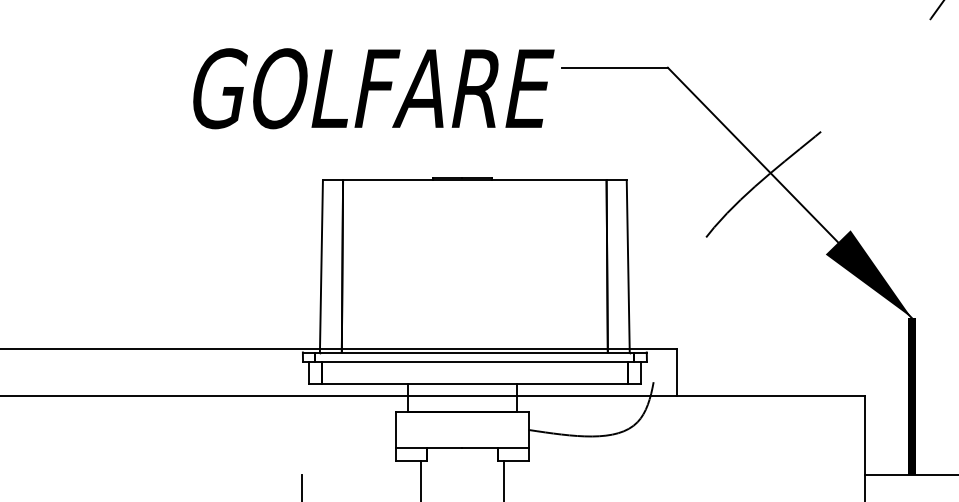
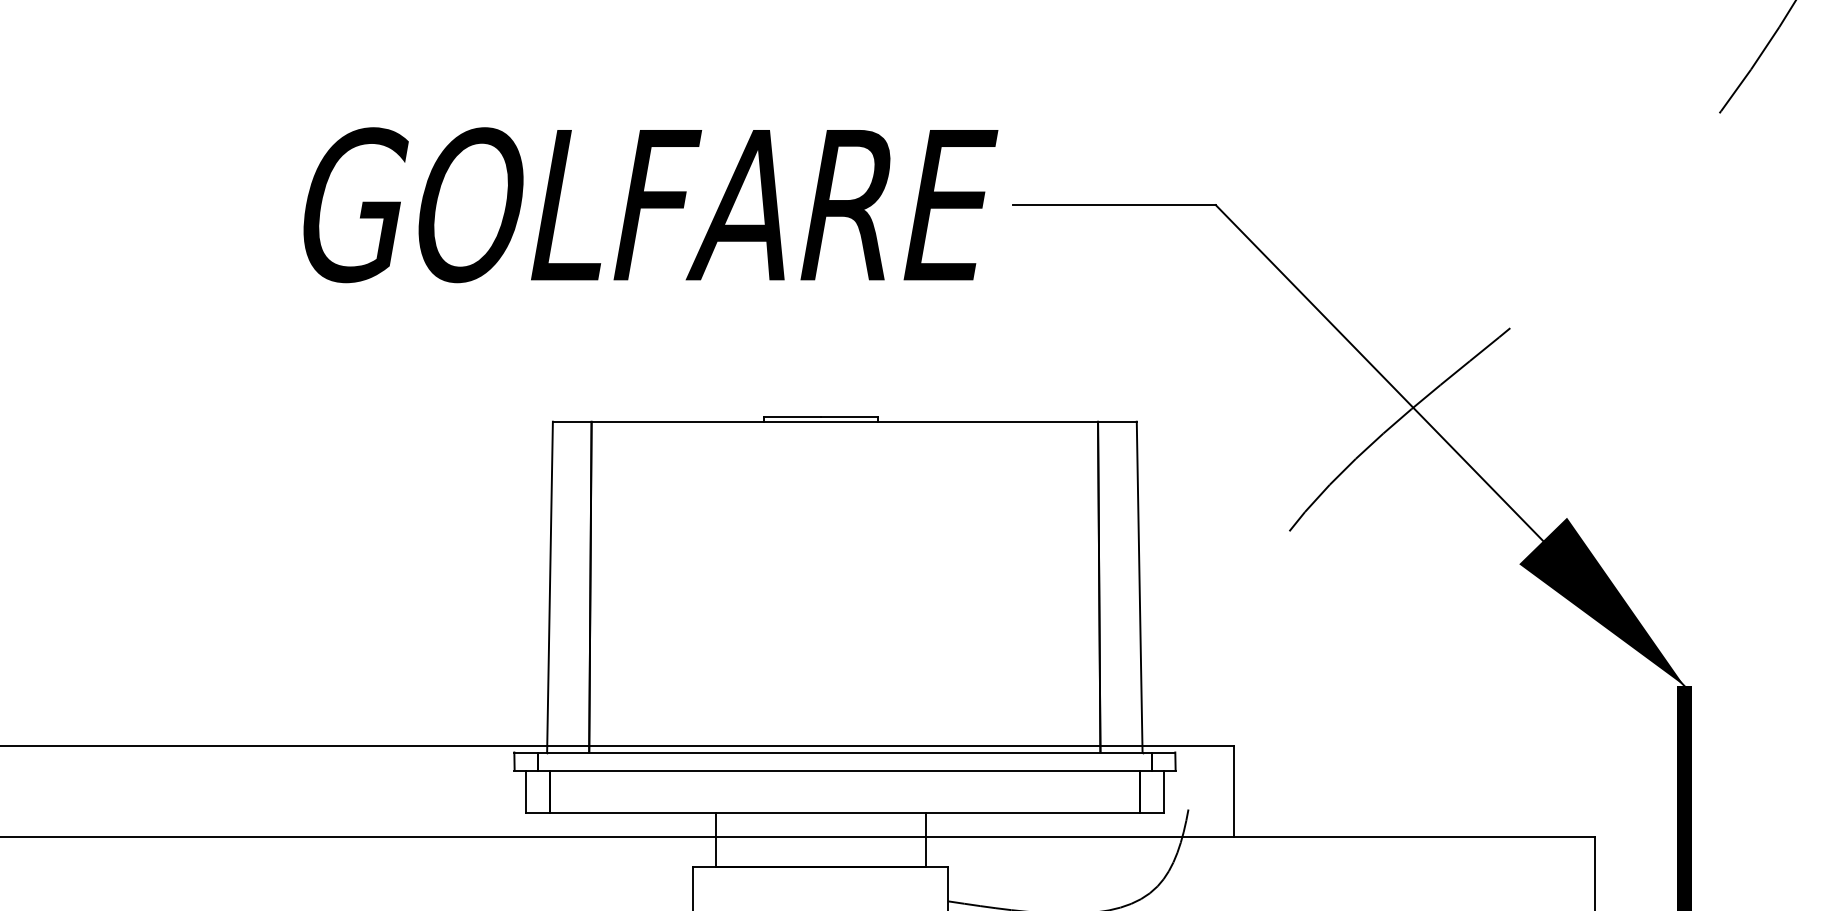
text: (373, 88) -> (650, 204), moved

